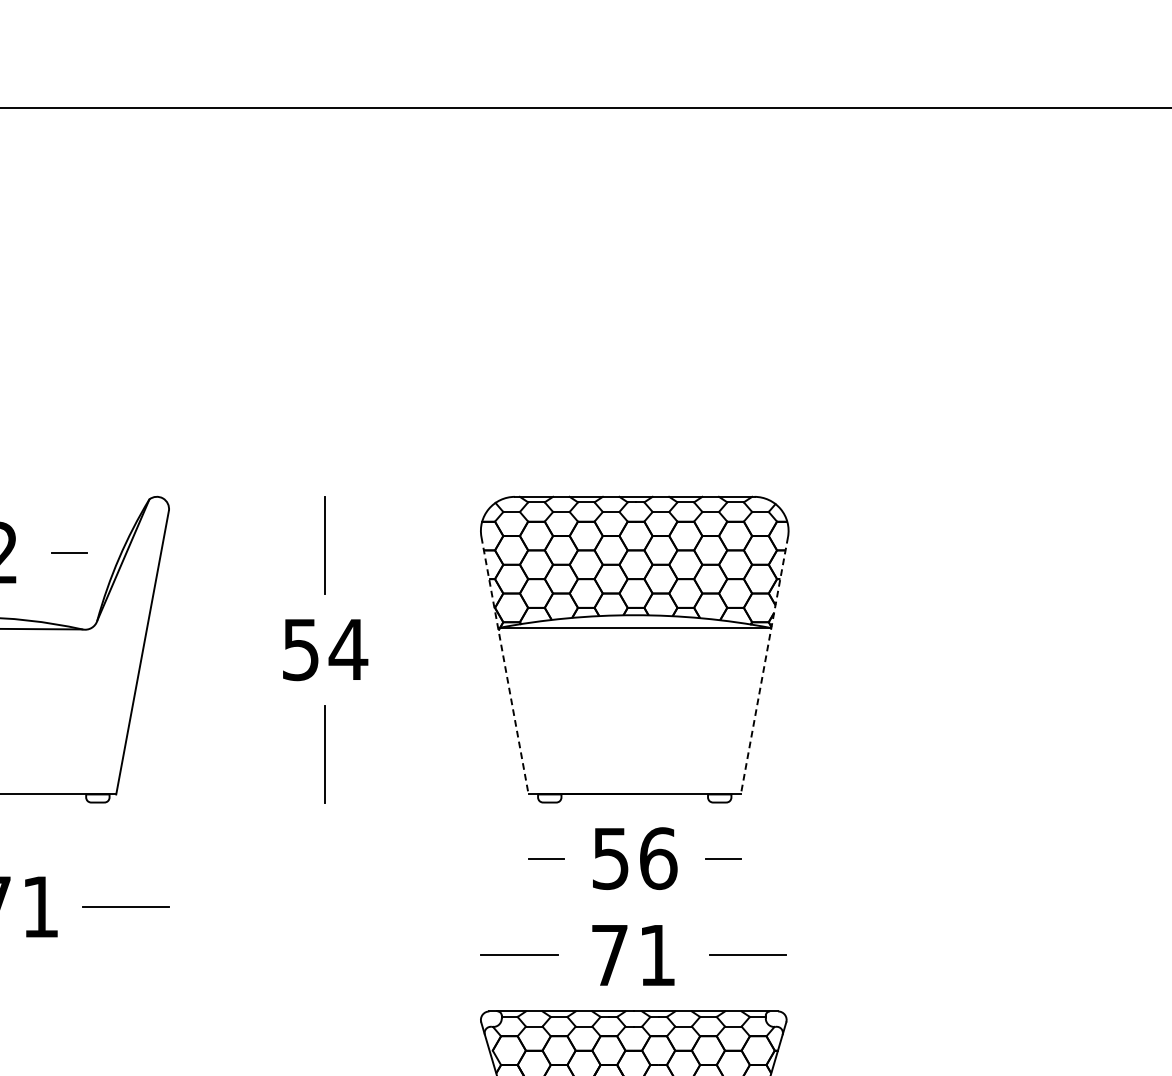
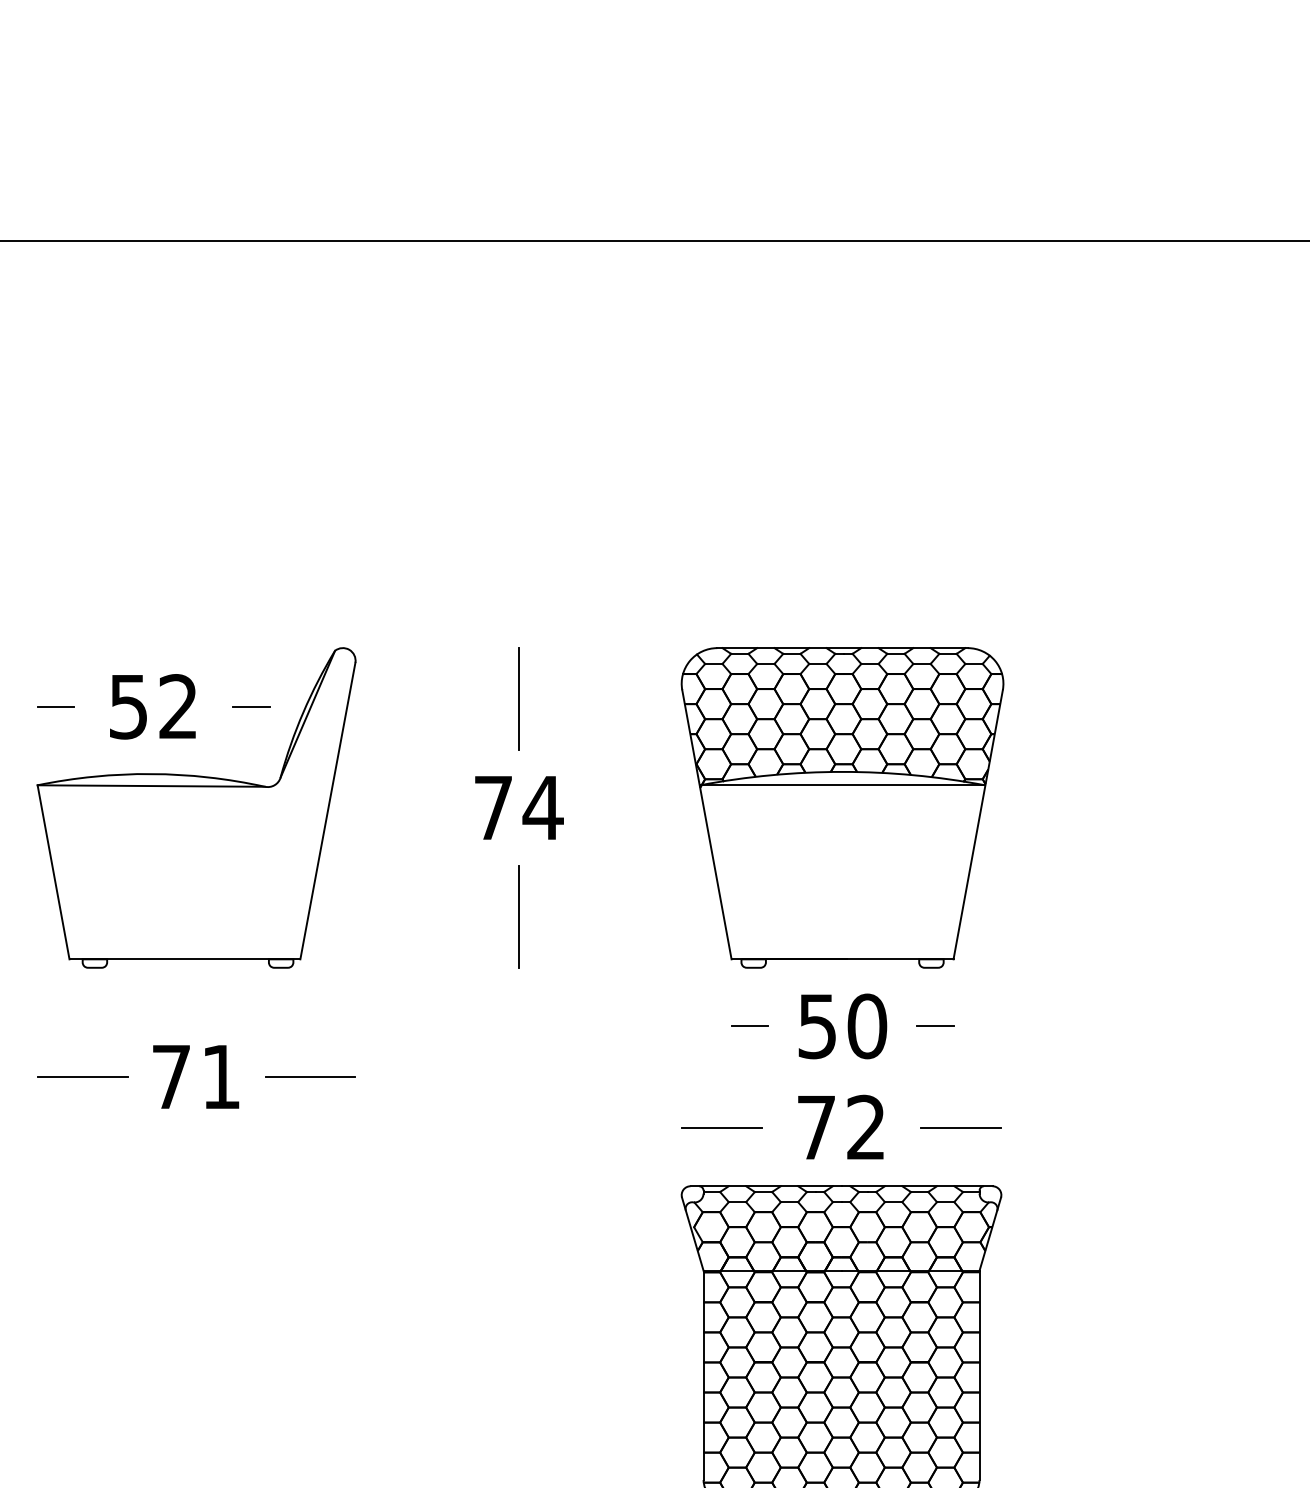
text: (299, 650) -> (492, 808), 54 -> 74
line: (504, 665) -> (706, 824), dashed -> solid
line: (764, 665) -> (978, 824), dashed -> solid
text: (658, 858) -> (867, 1026), 56 -> 50
text: (656, 954) -> (865, 1126), 71 -> 72

